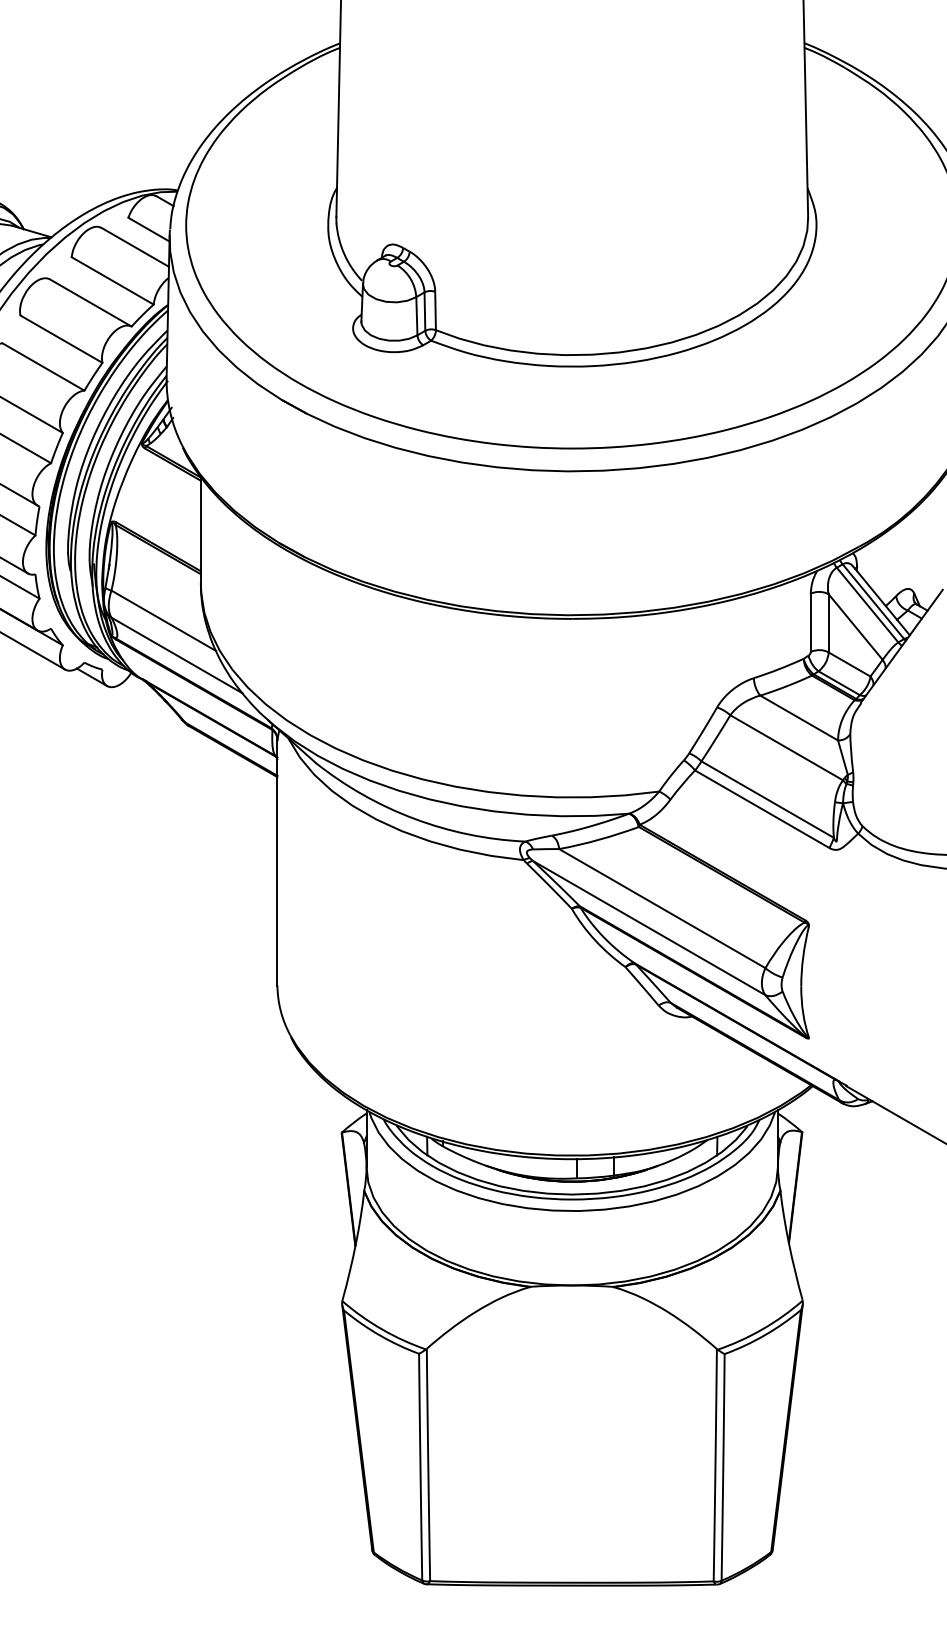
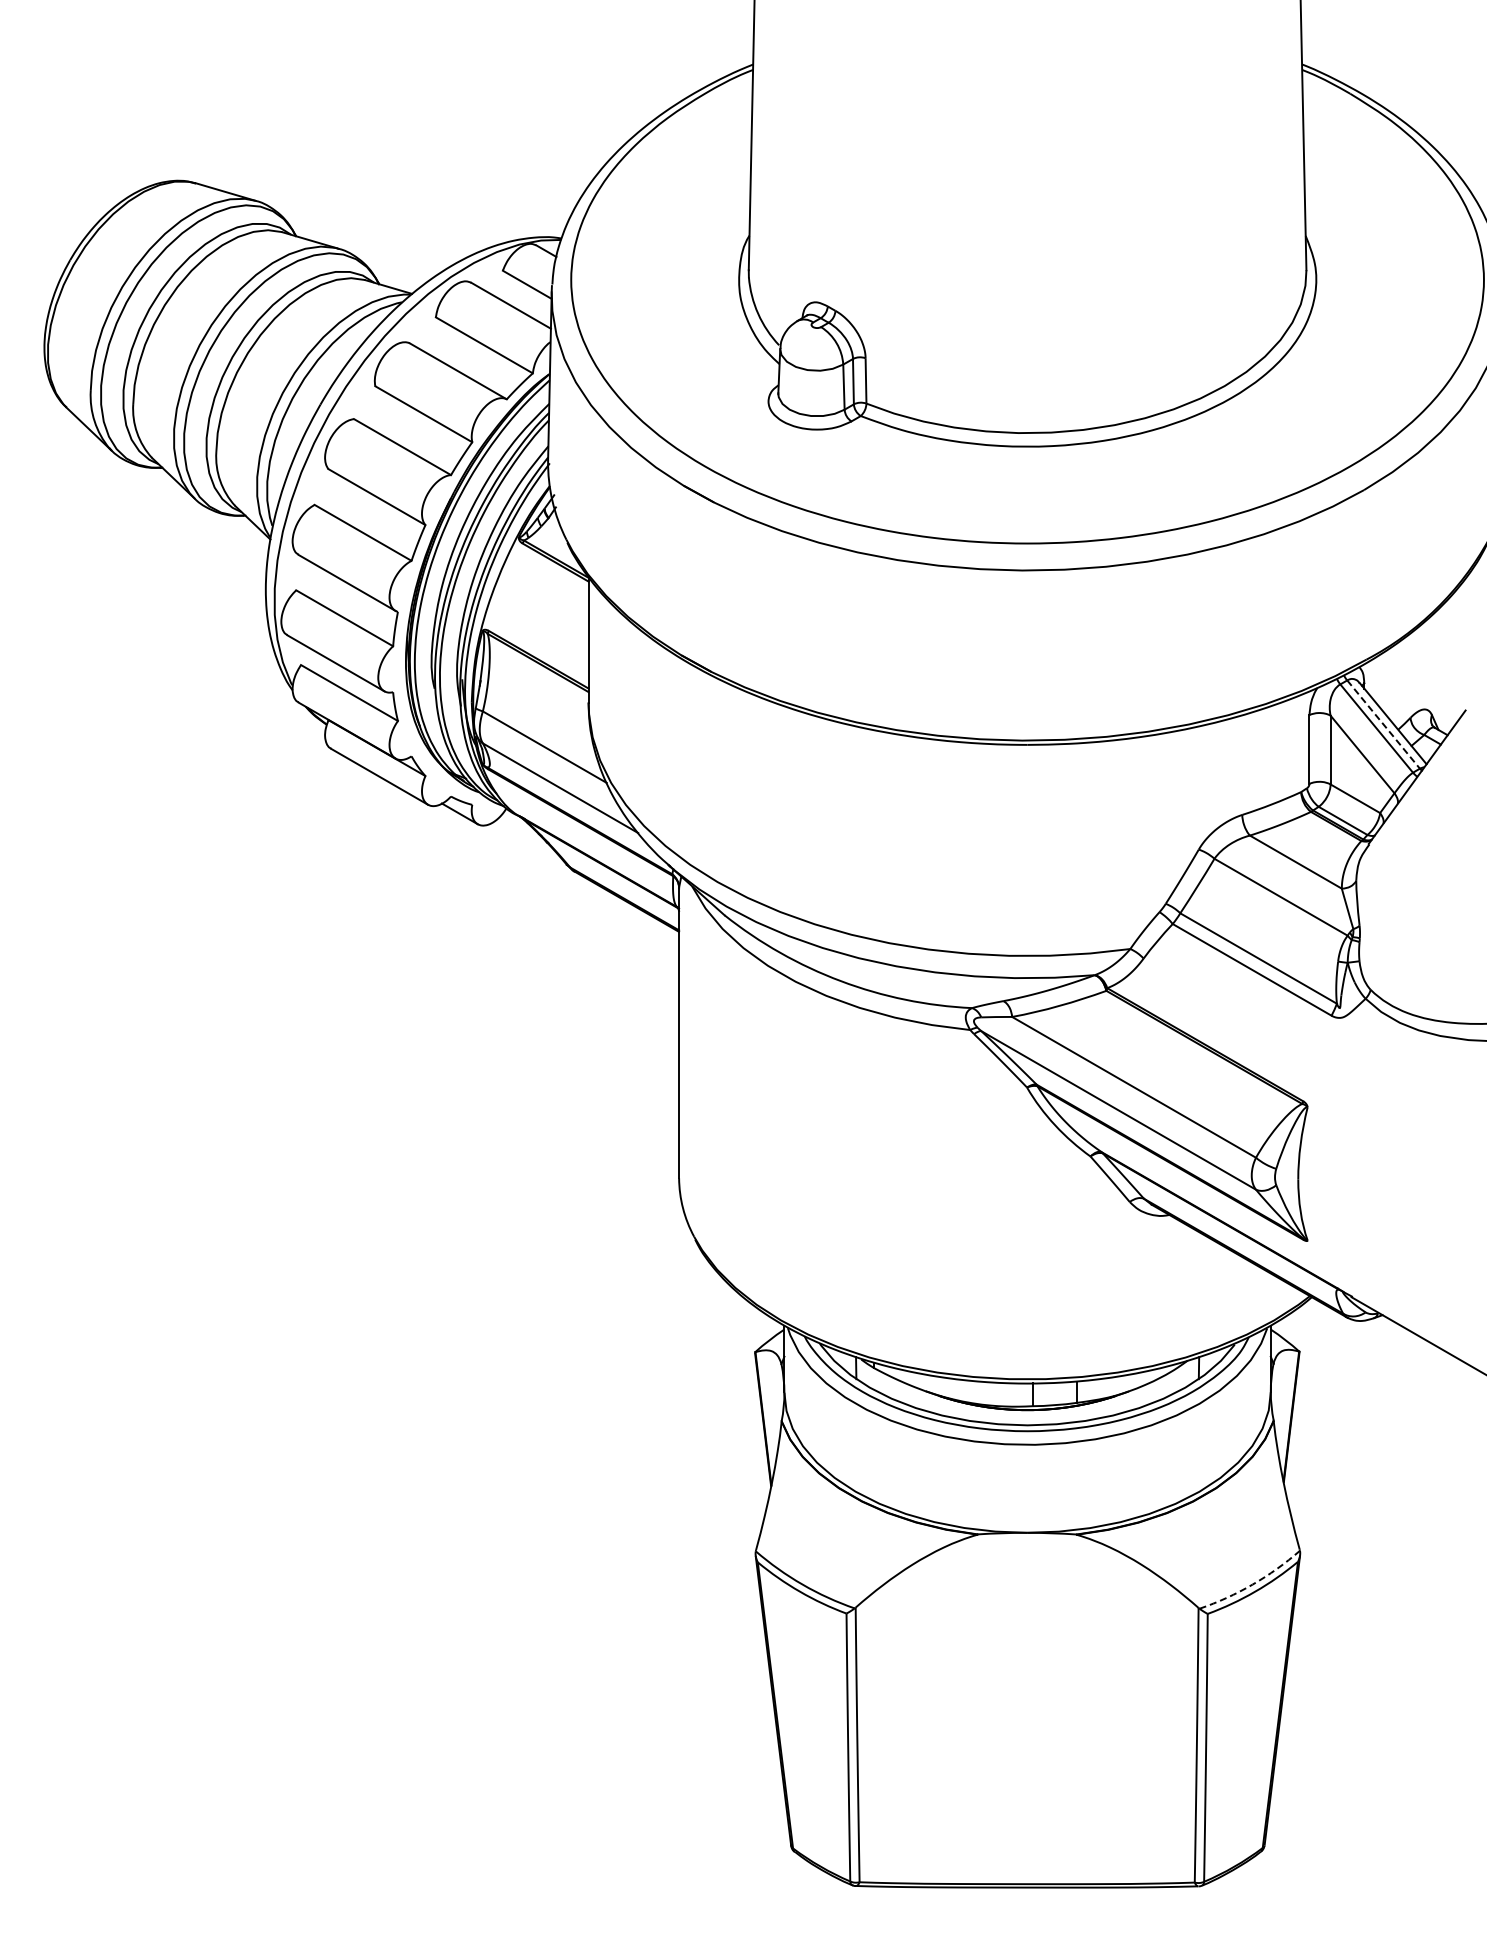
line: (873, 601) -> (1383, 724), solid -> dashed
arc: (762, 1329) -> (1252, 1584), solid -> dashed

